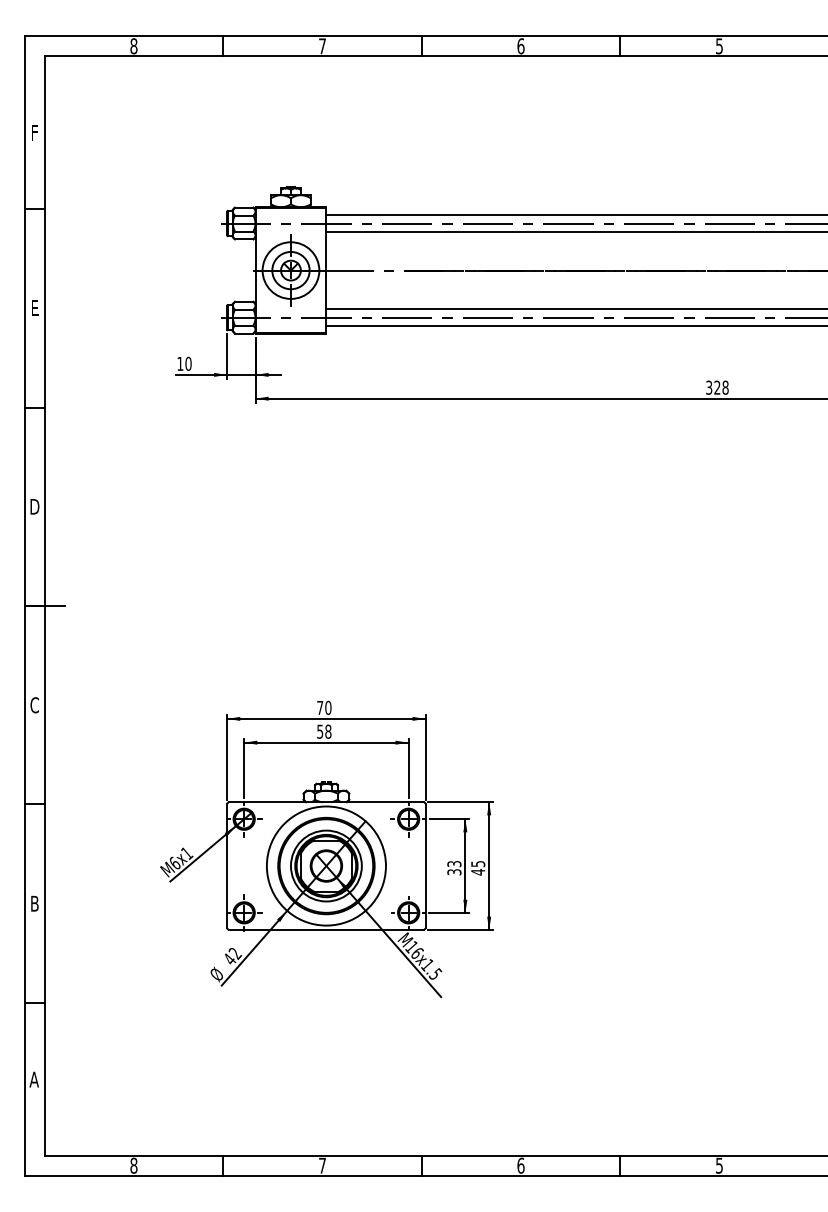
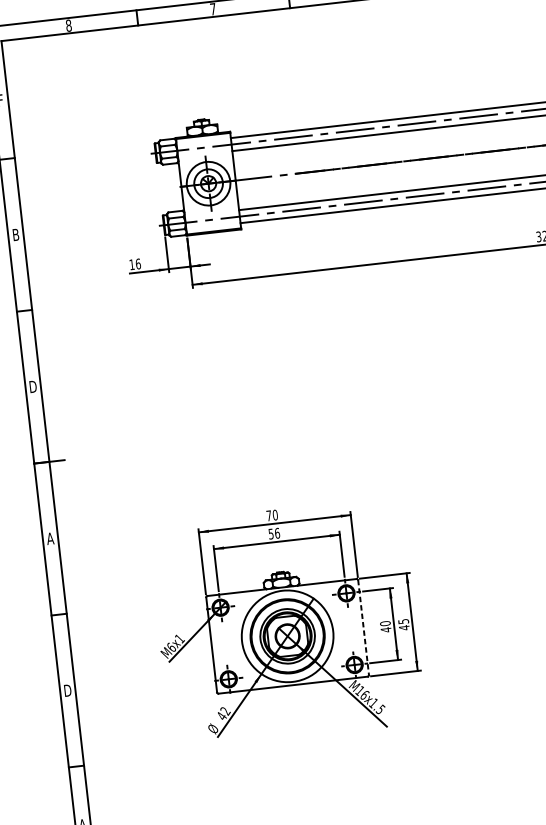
text: (34, 308) -> (15, 235), E -> B
text: (188, 363) -> (138, 263), 10 -> 16
text: (34, 705) -> (50, 538), C -> A
text: (328, 731) -> (277, 533), 58 -> 56
line: (425, 866) -> (363, 628), solid -> dashed
text: (454, 867) -> (385, 626), 33 -> 40
text: (34, 903) -> (67, 690), B -> D

